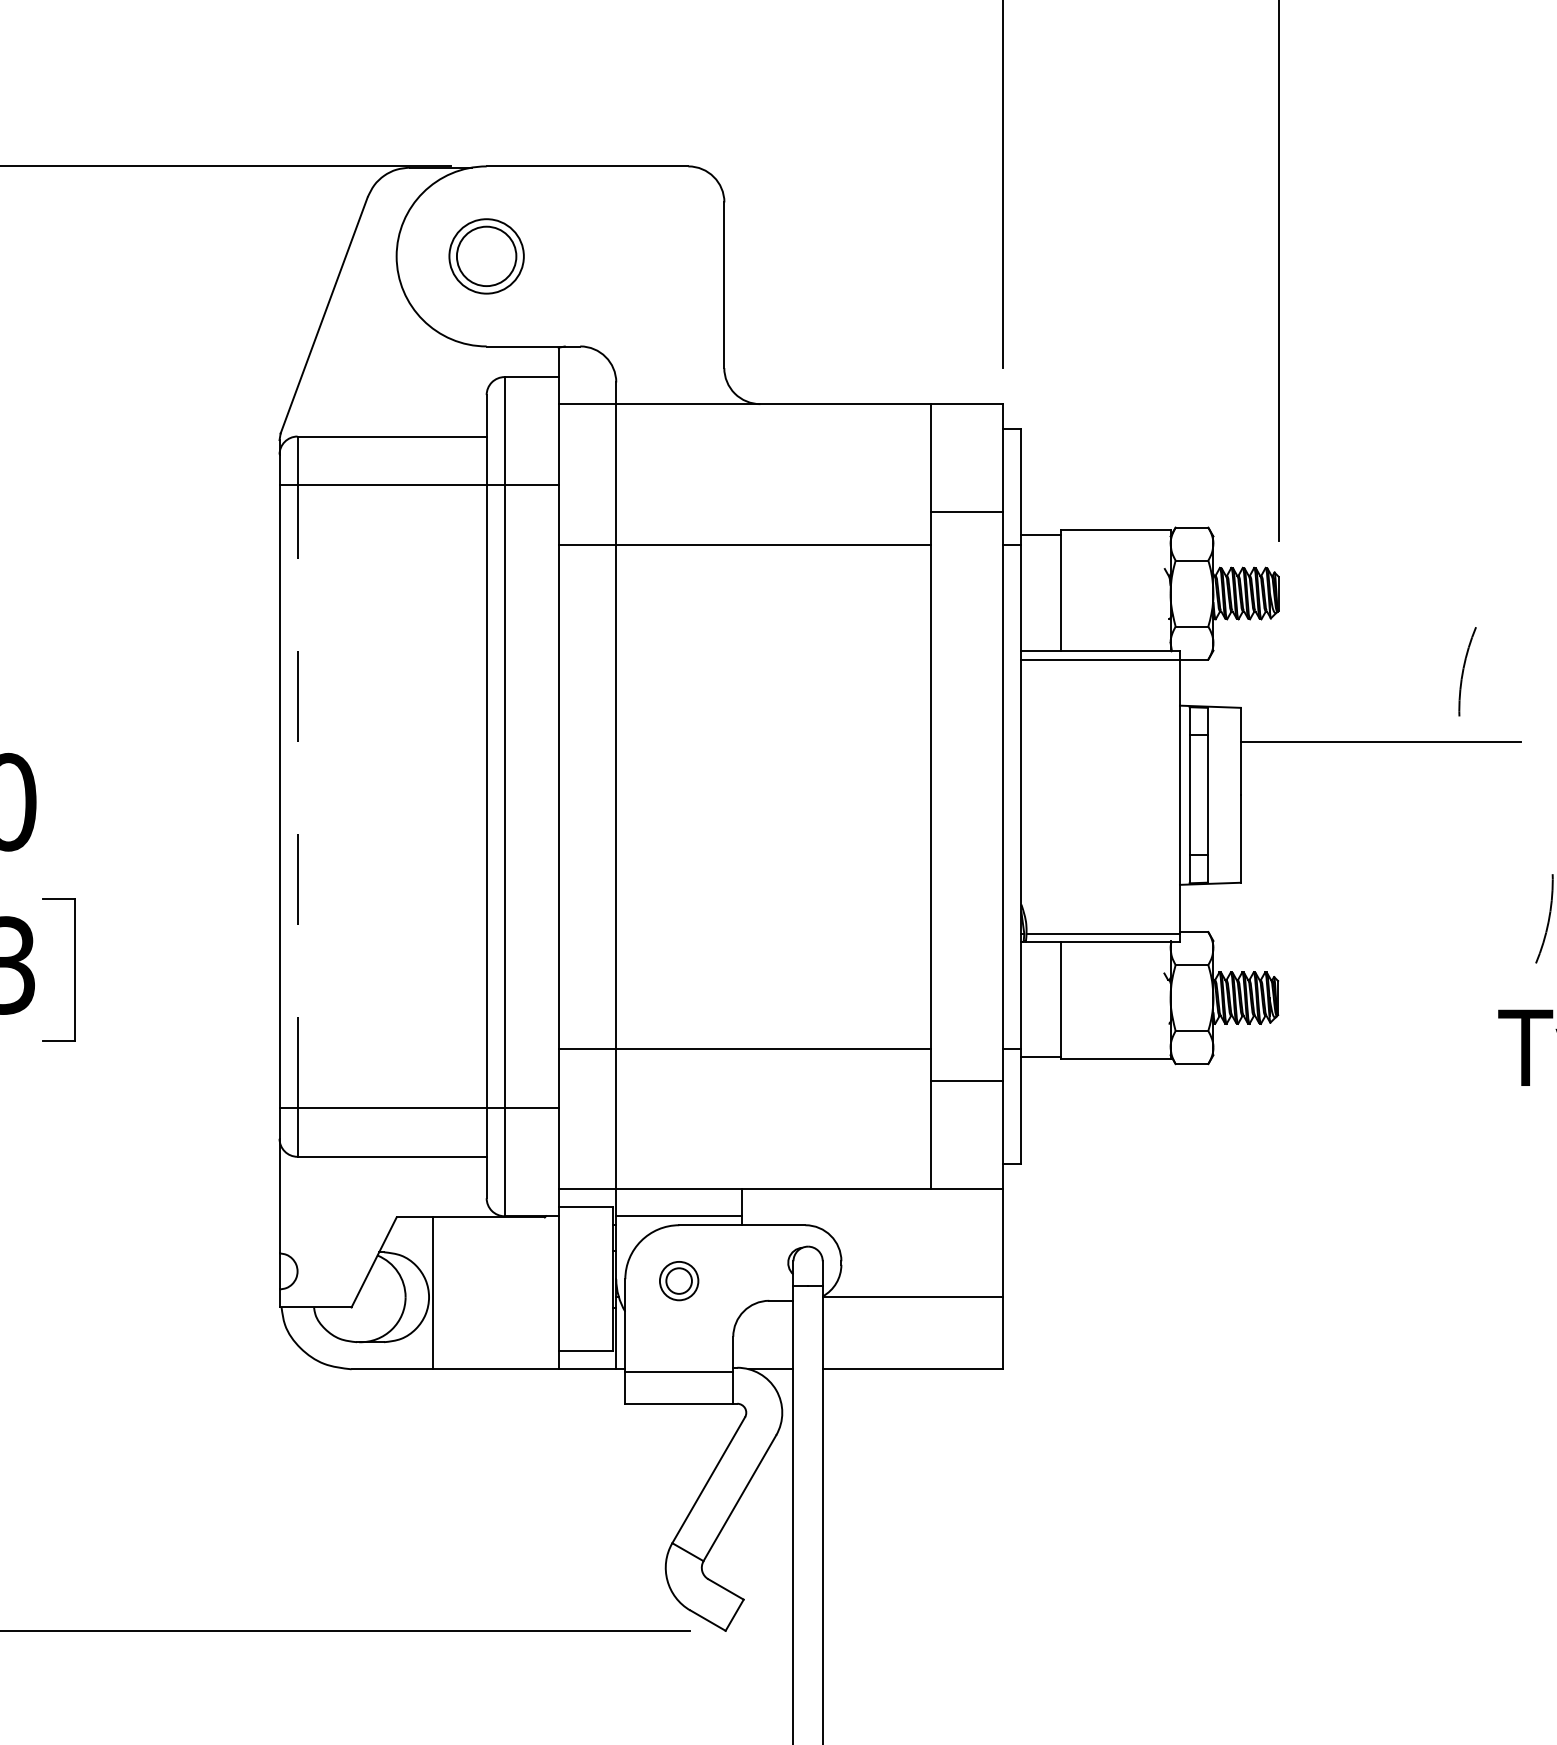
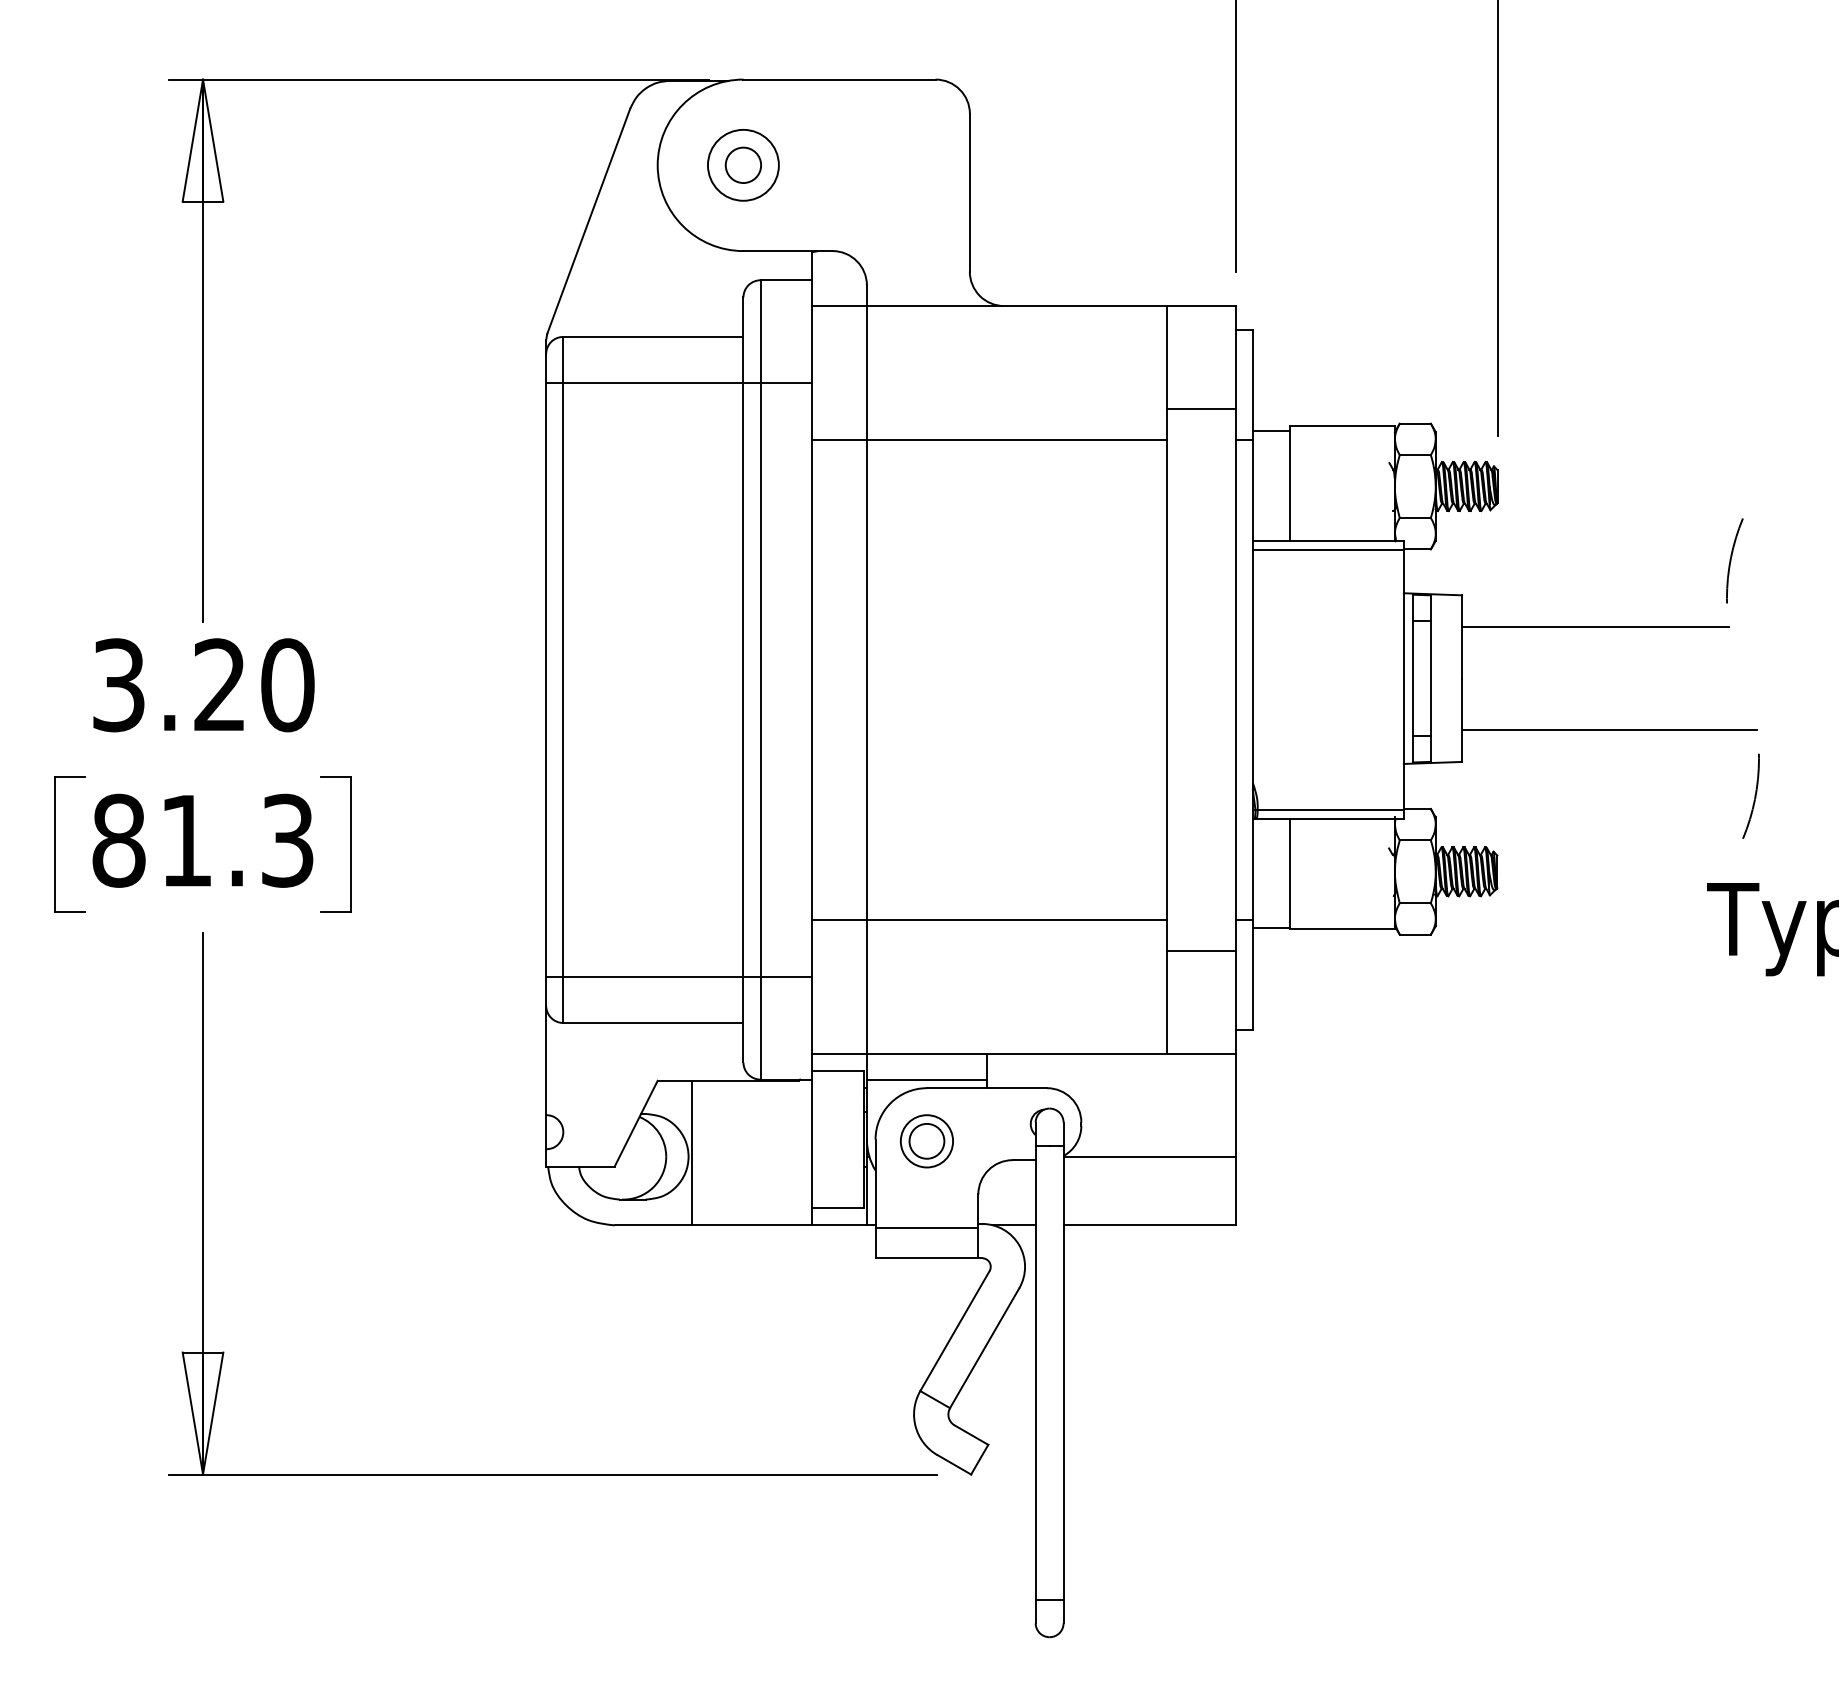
circle: (486, 256) -> (743, 165), size x0.62
arc: (1464, 671) -> (1731, 560), moved
line: (297, 796) -> (563, 679), dashed -> solid
line: (1395, 848) -> (1609, 729), added
part: (678, 1281) -> (926, 1141), size x1.43

